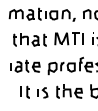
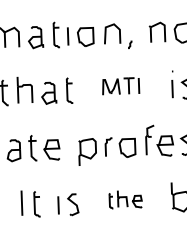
part: (68, 38) -> (119, 85), size x0.6
part: (69, 91) -> (125, 199), size x0.6

